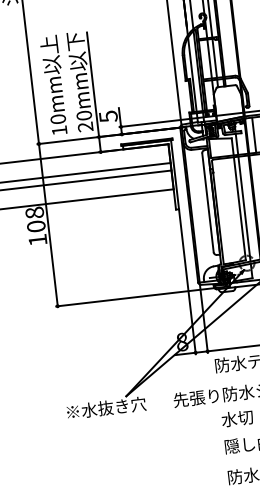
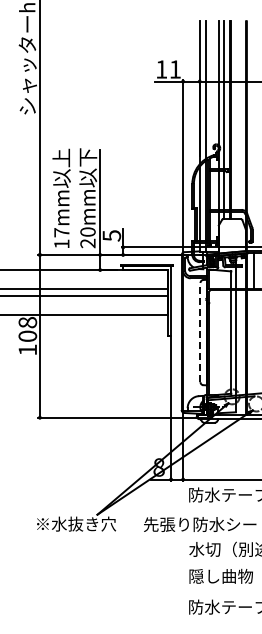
text: (57, 119) -> (61, 232), 10mm -> 17mm
line: (207, 202) -> (200, 332), solid -> dashed

